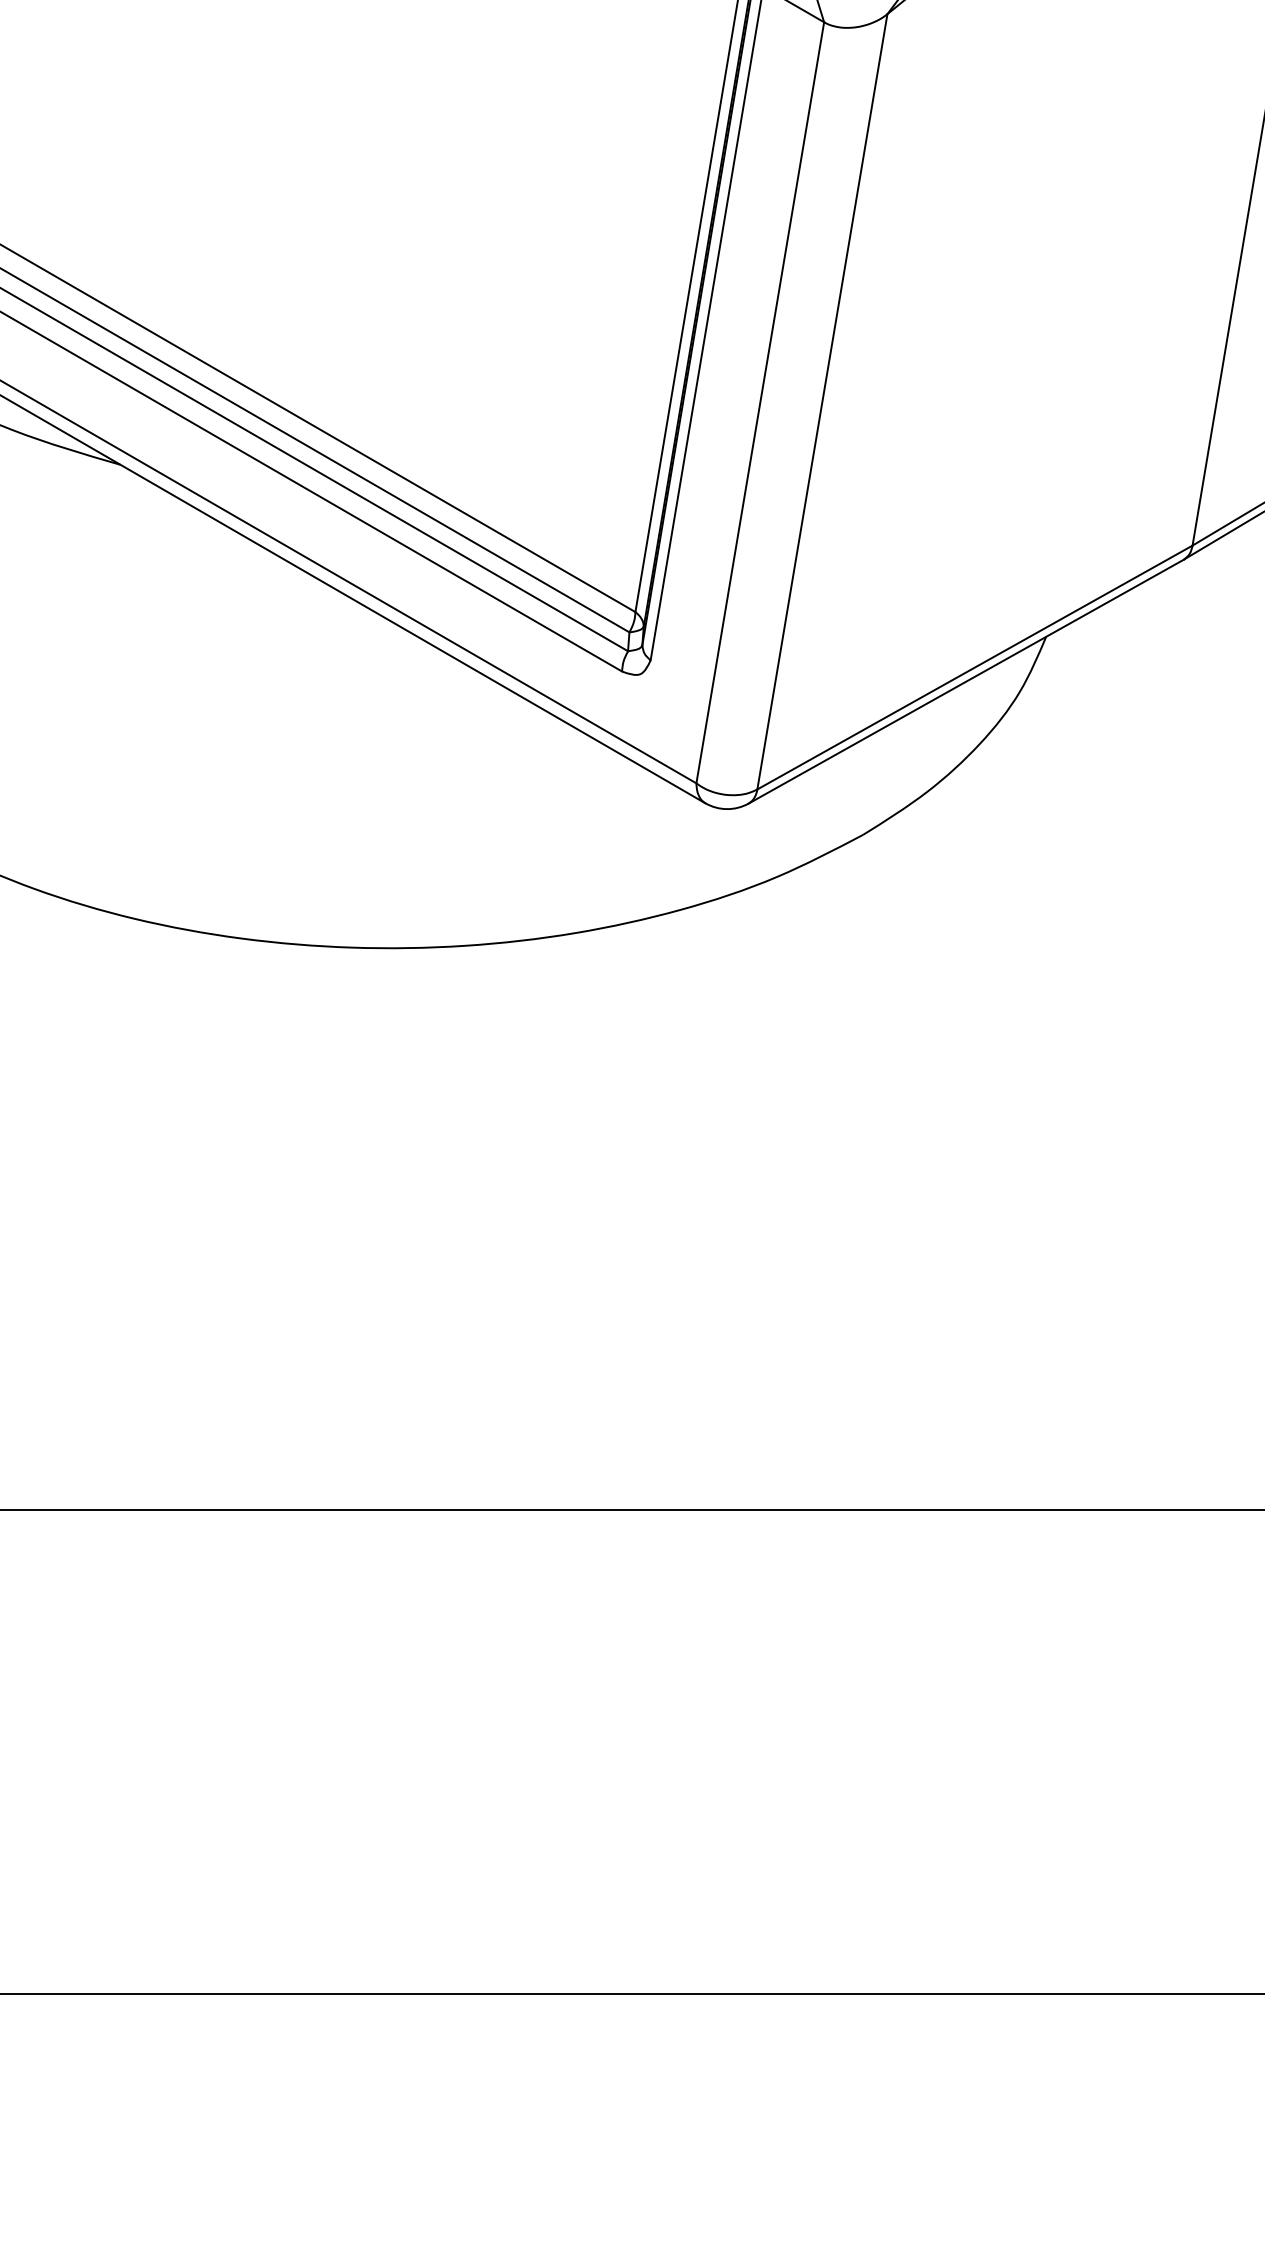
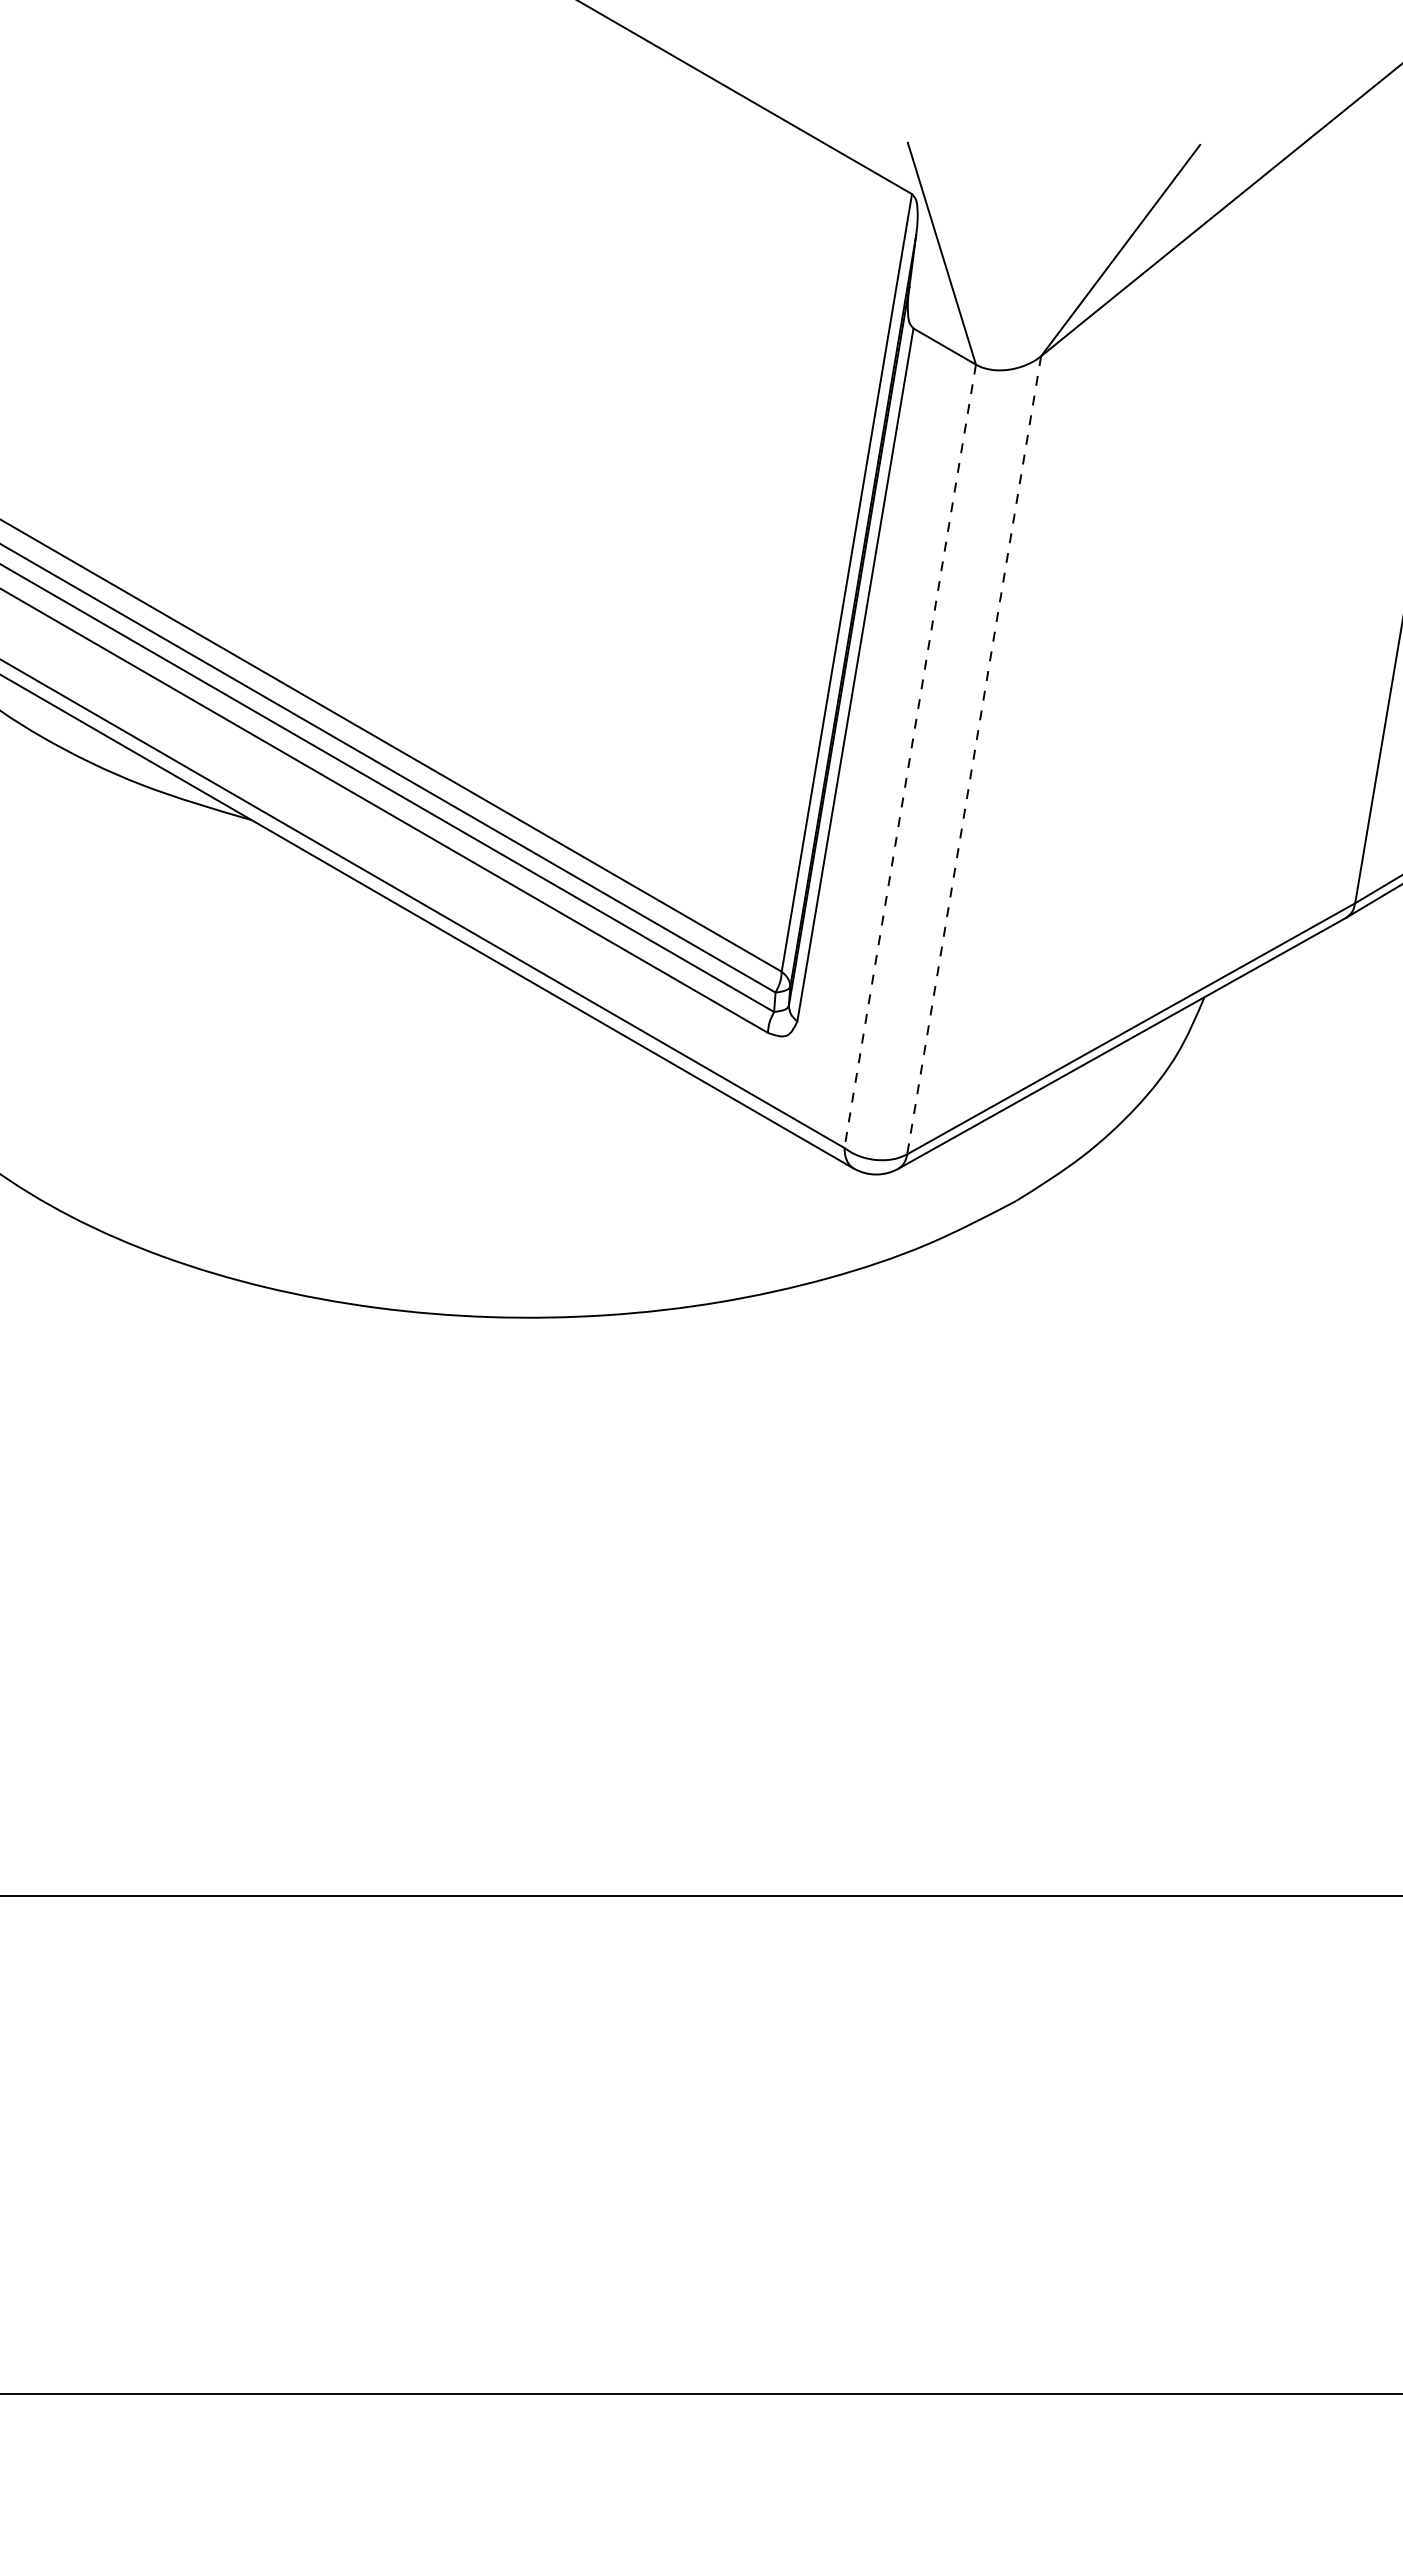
line: (760, 402) -> (910, 756), solid -> dashed
line: (822, 402) -> (974, 755), solid -> dashed

